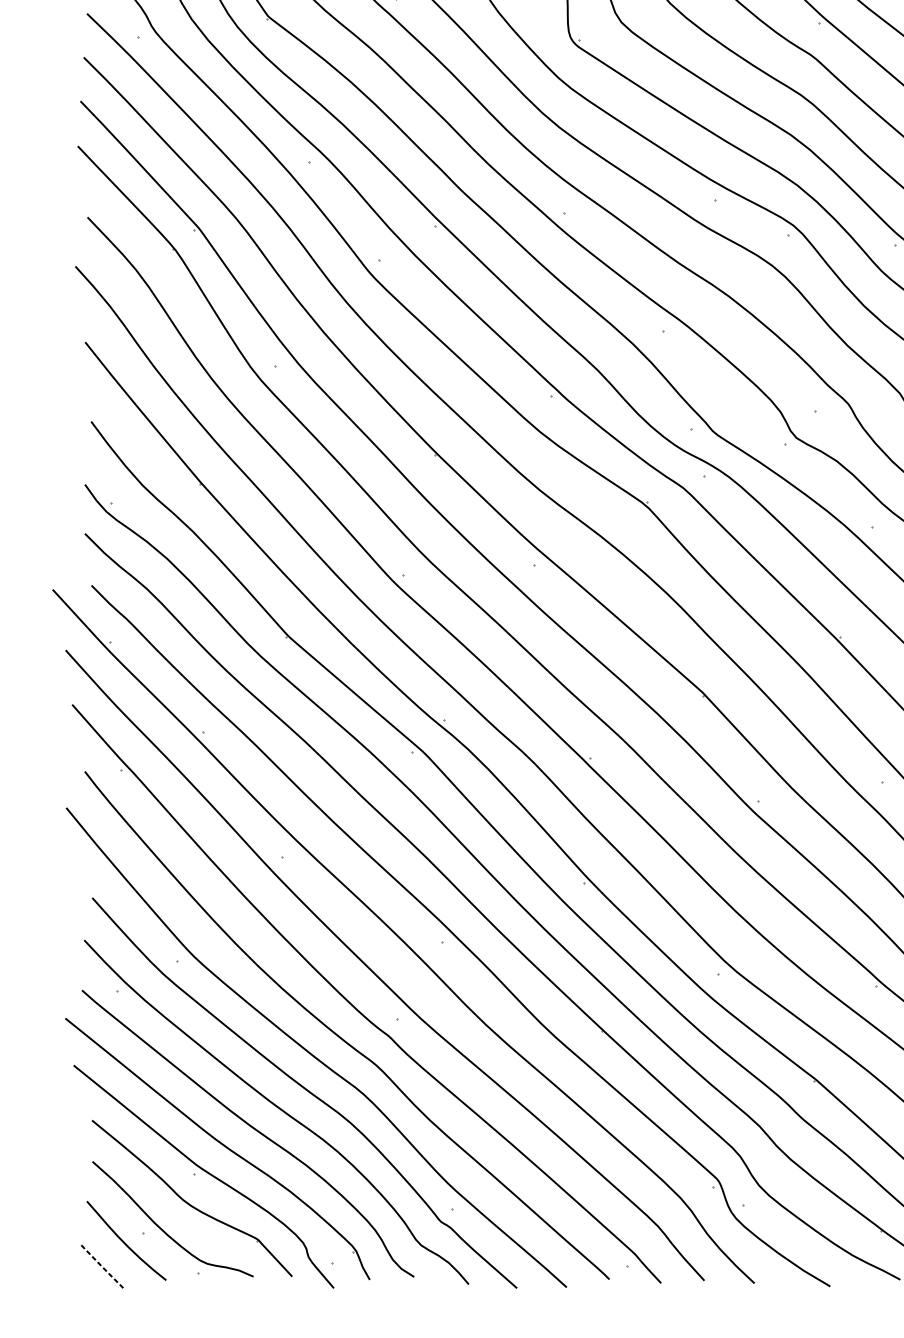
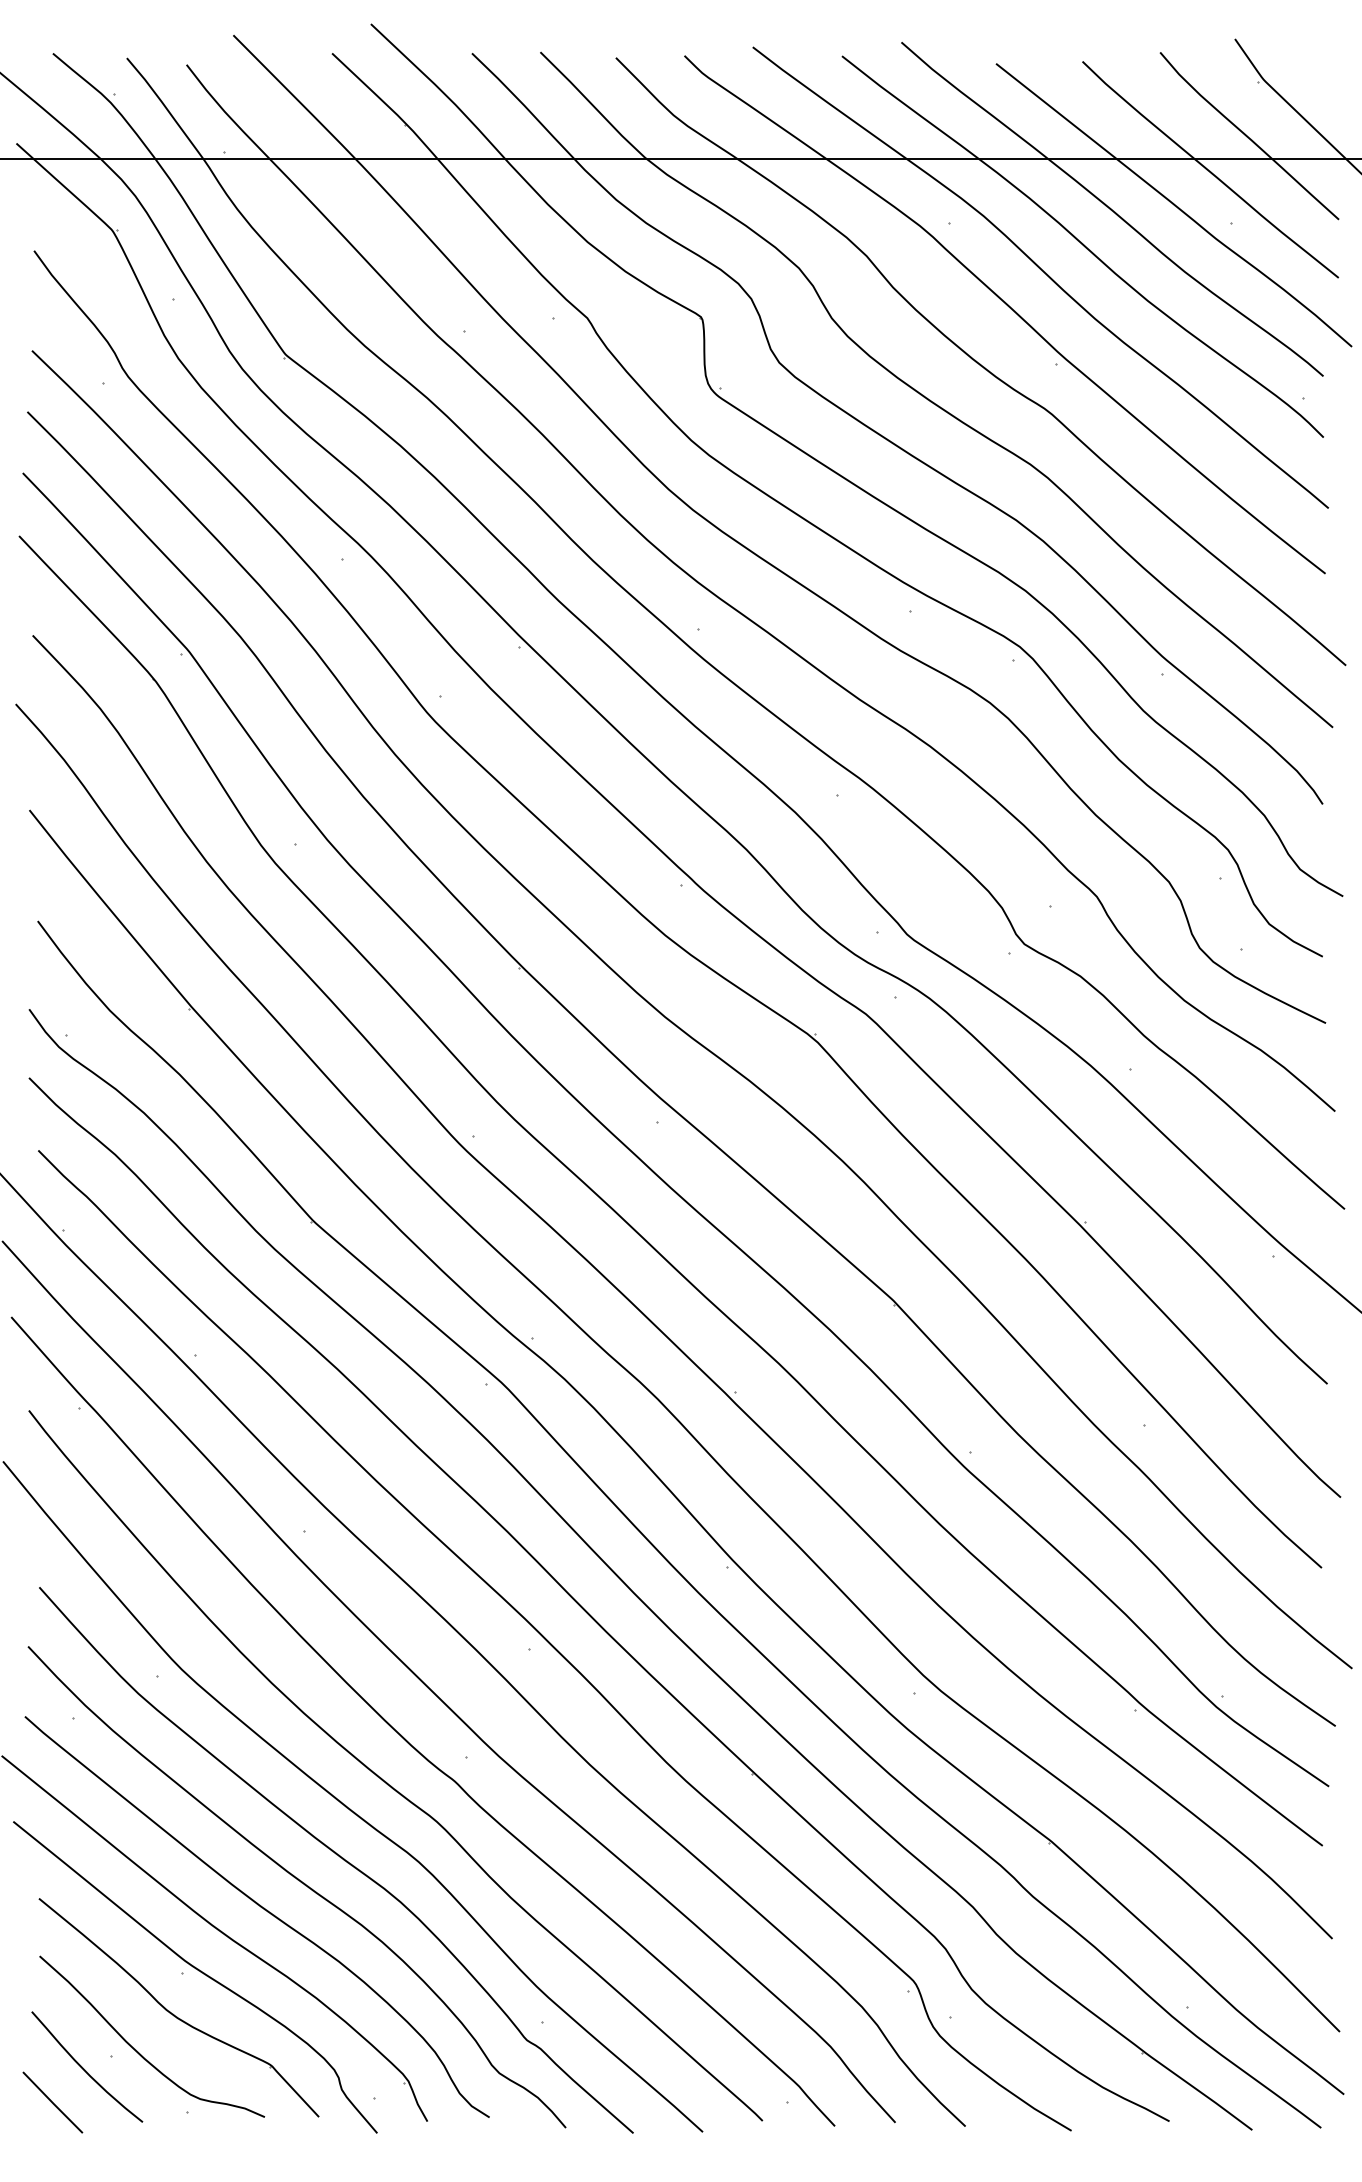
line: (102, 1266) -> (53, 2103), dashed -> solid

